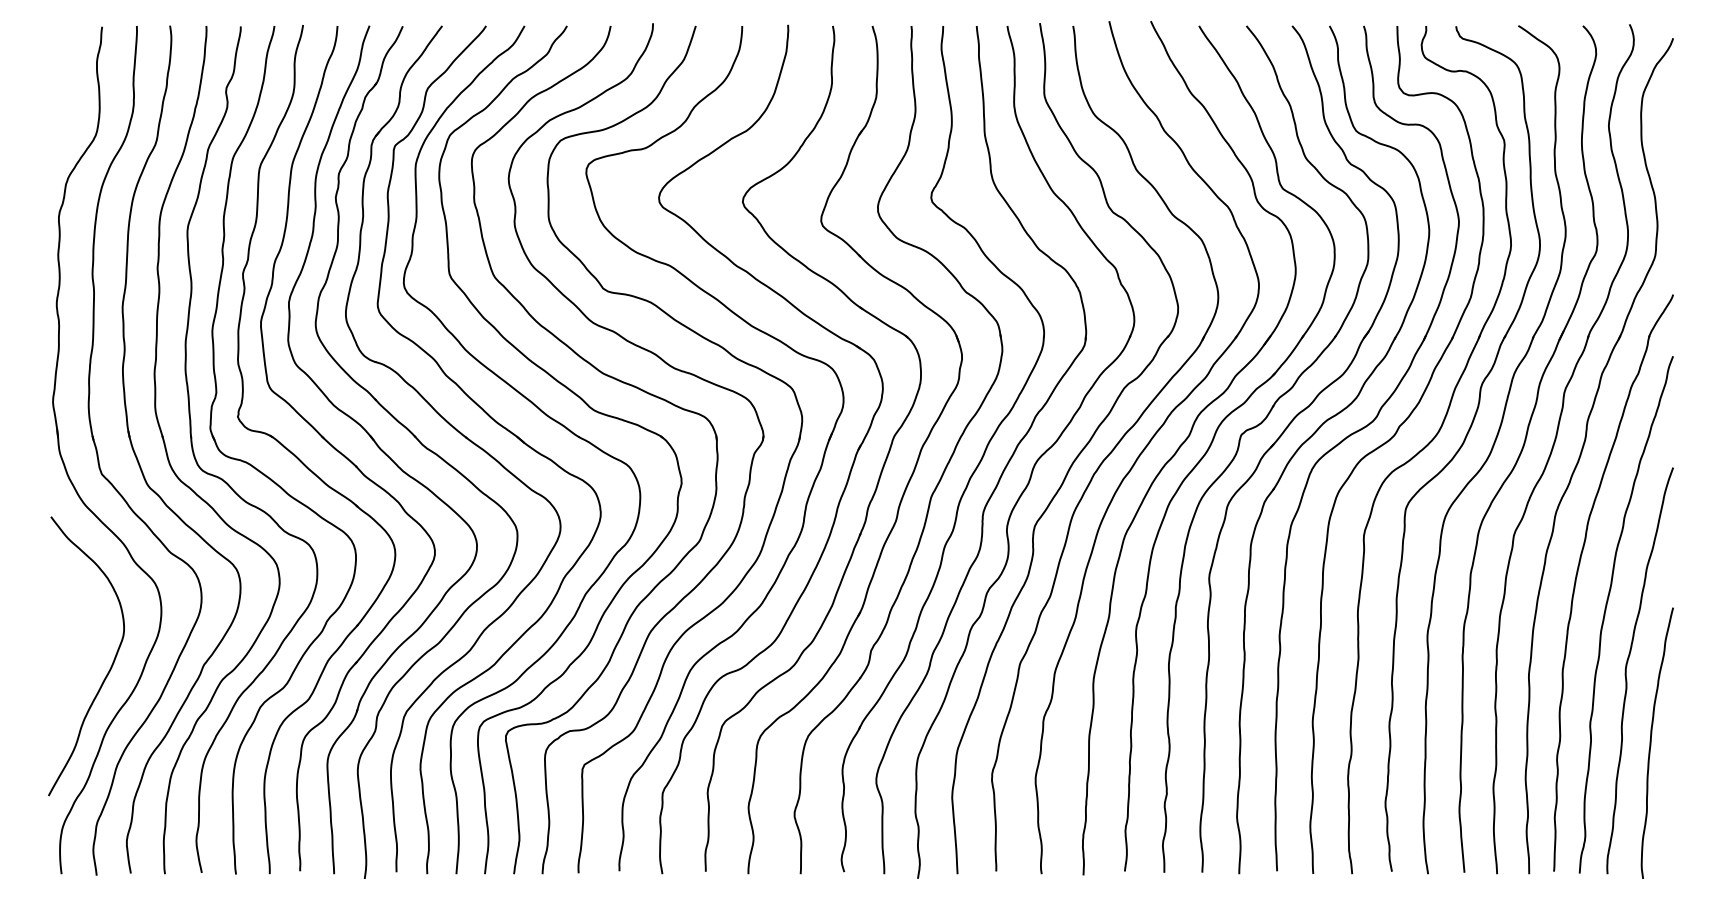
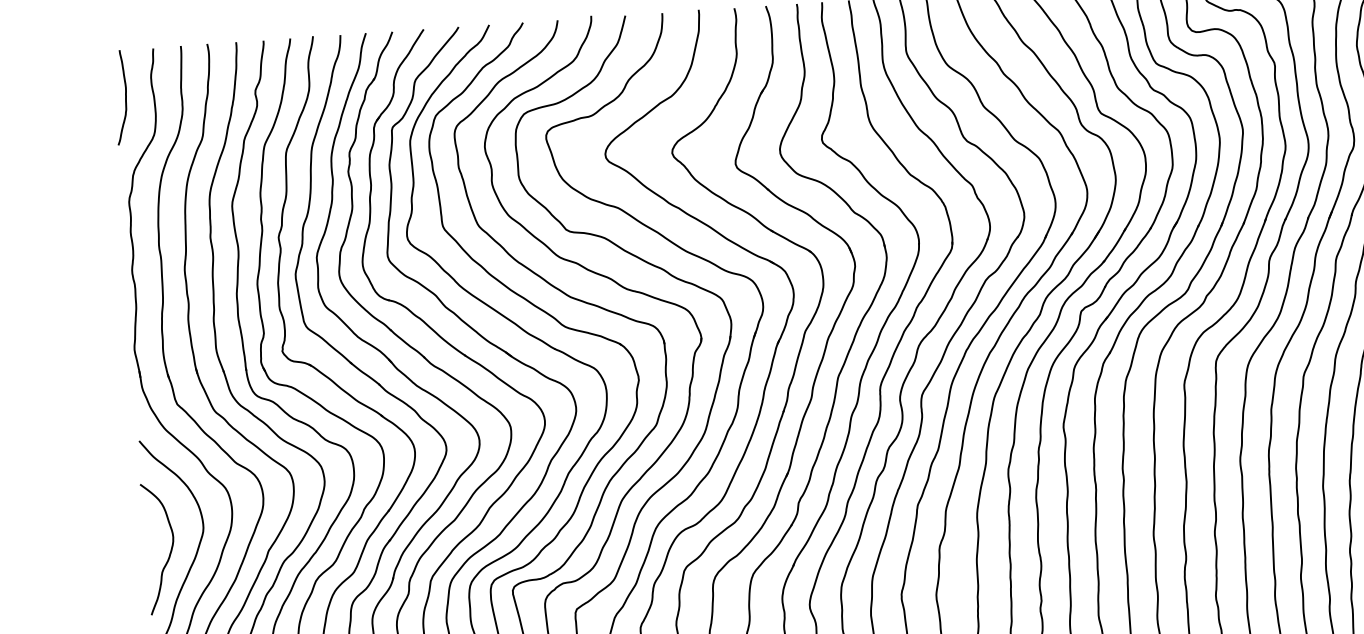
curve: (62, 86) -> (124, 98), added
curve: (80, 657) -> (170, 551), added

